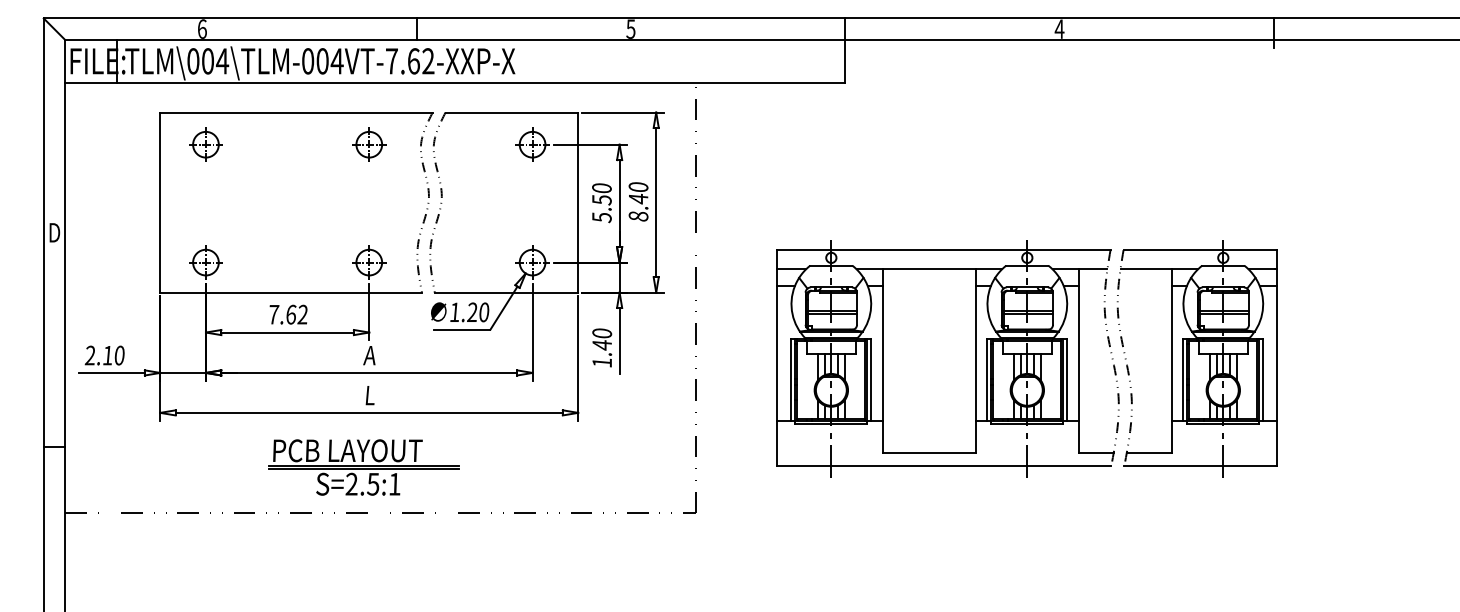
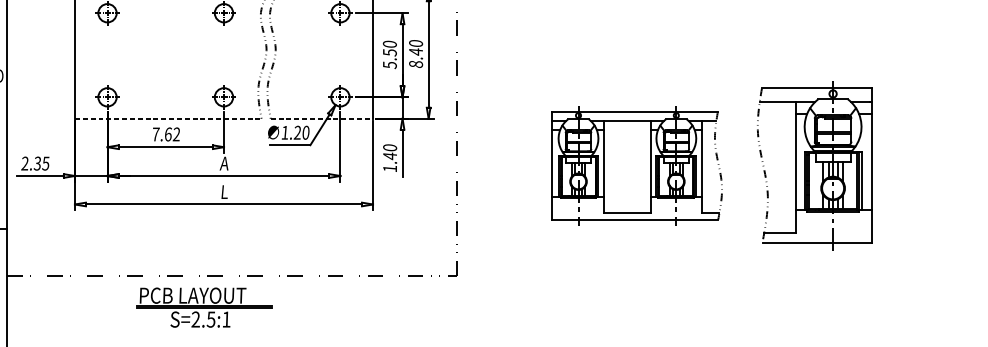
line: (291, 292) -> (168, 118), solid -> dashed
line: (506, 292) -> (321, 118), solid -> dashed
text: (113, 355) -> (41, 163), 2.10 -> 2.35
part: (947, 358) -> (636, 165), size x0.7
part: (363, 467) -> (204, 307), moved

